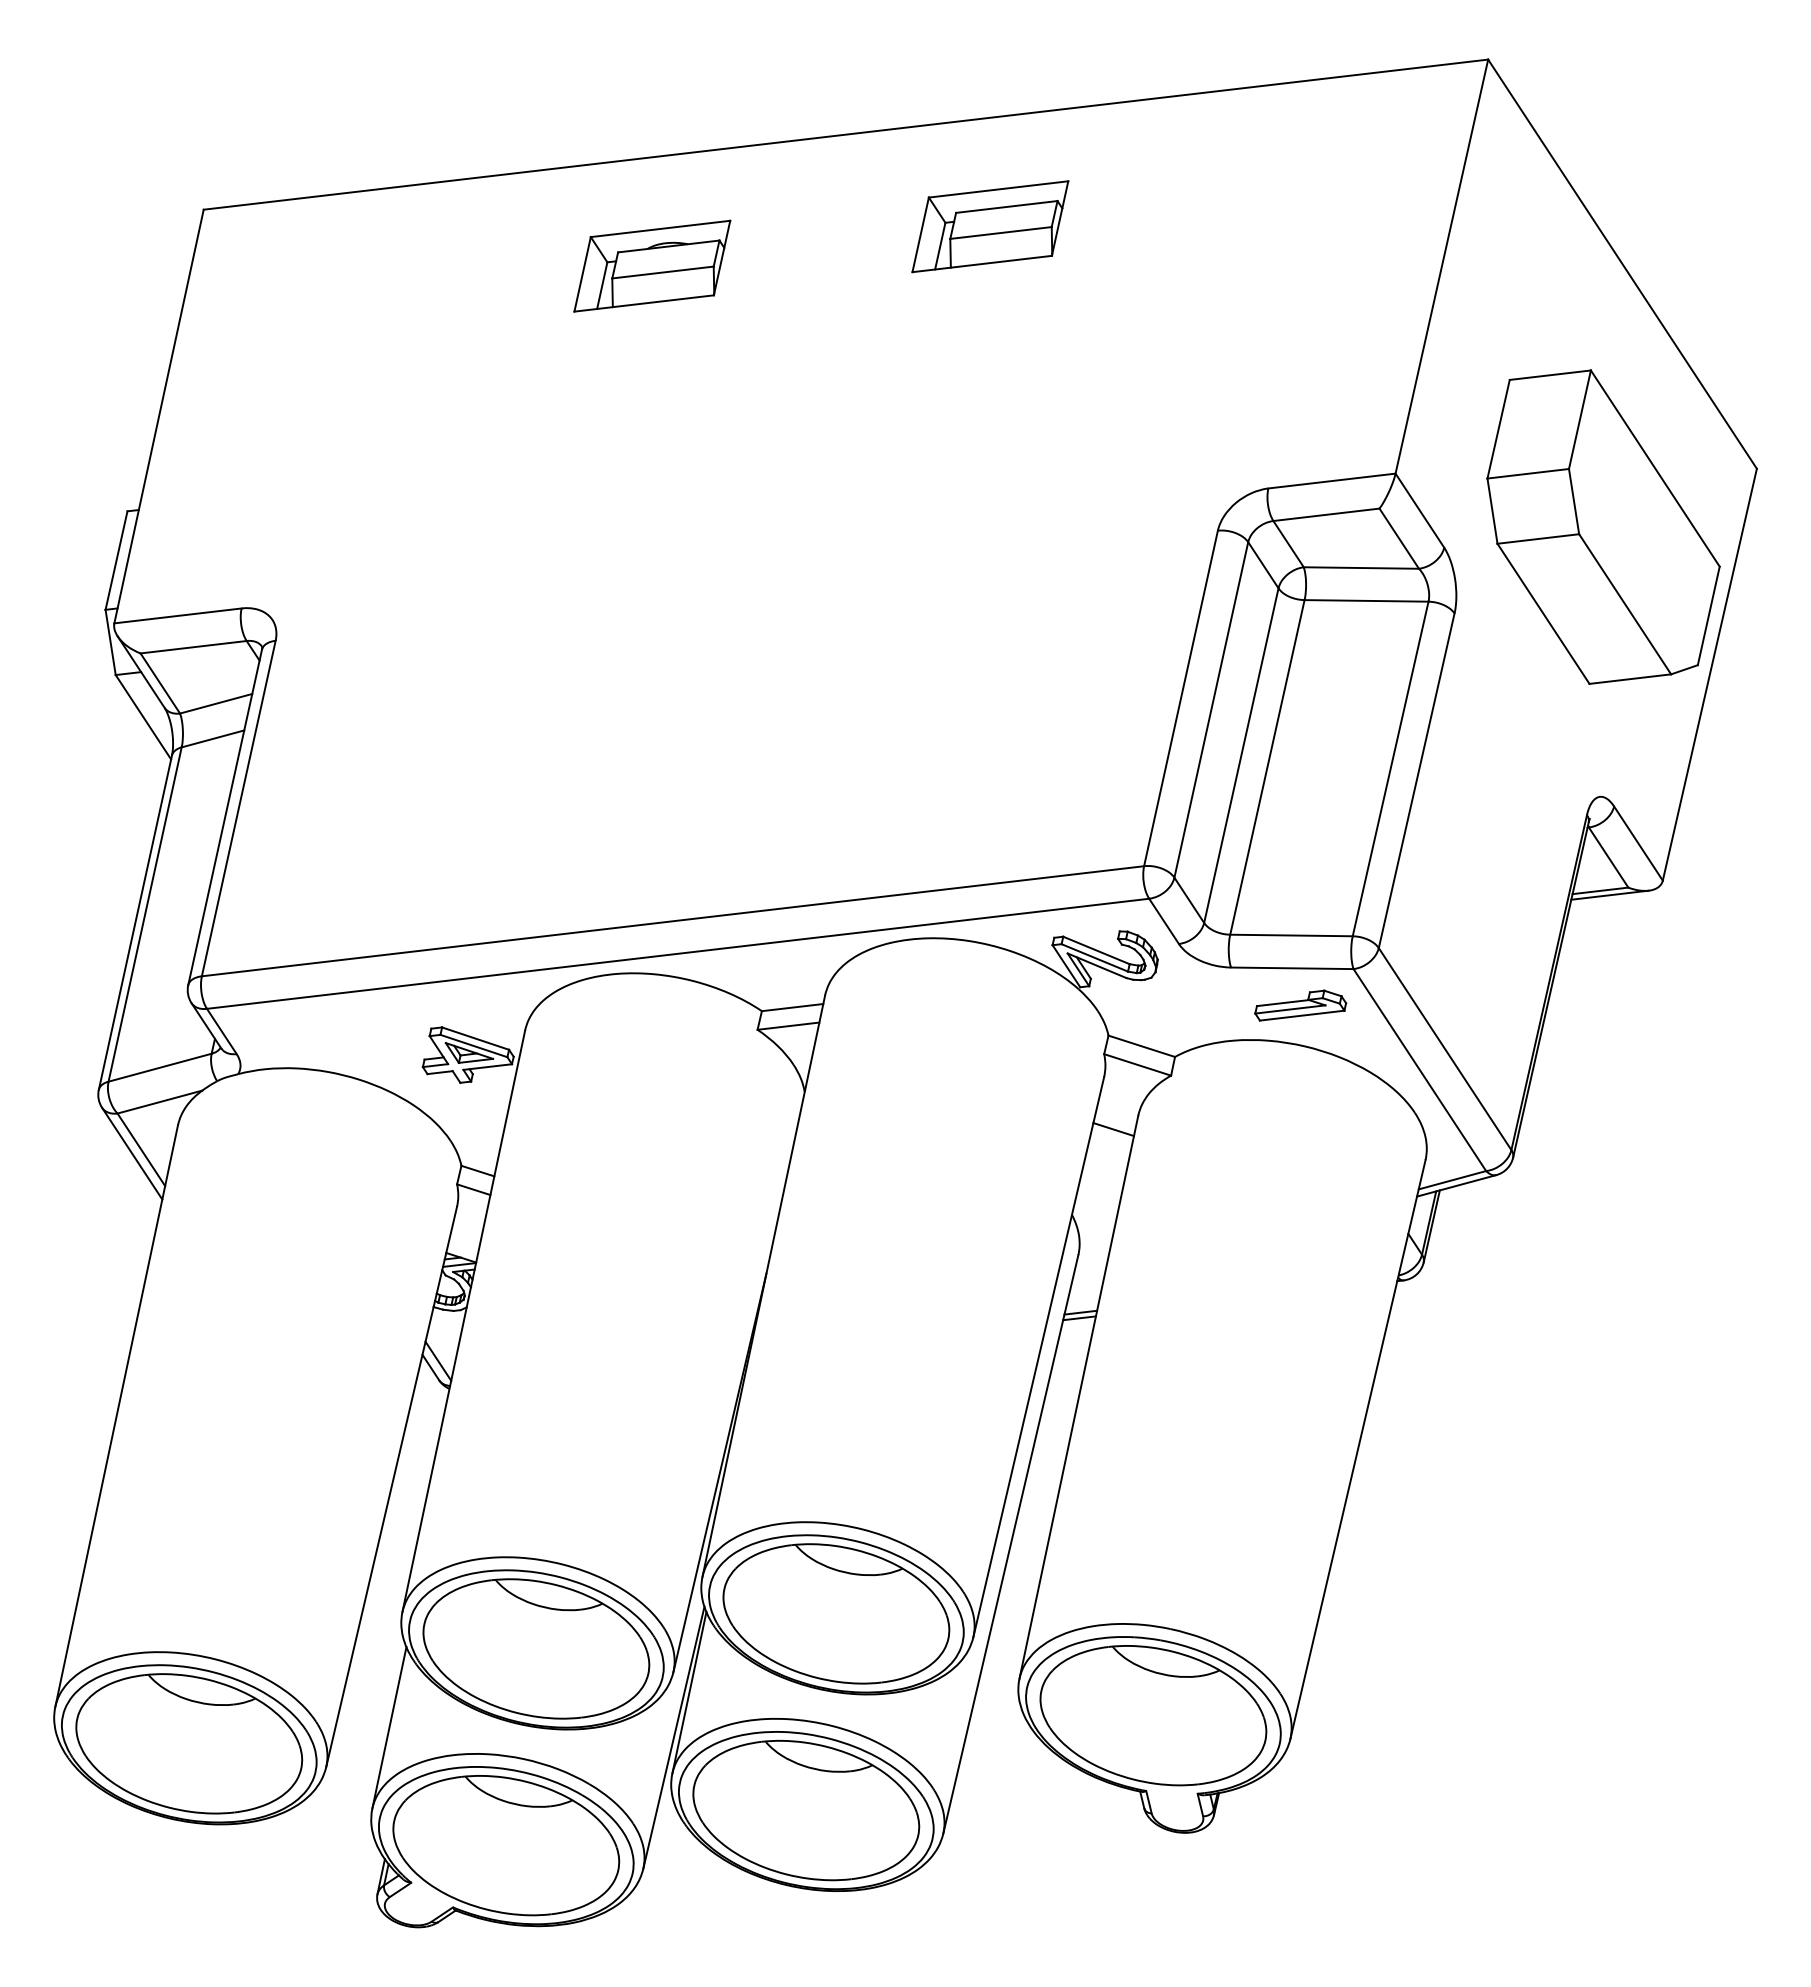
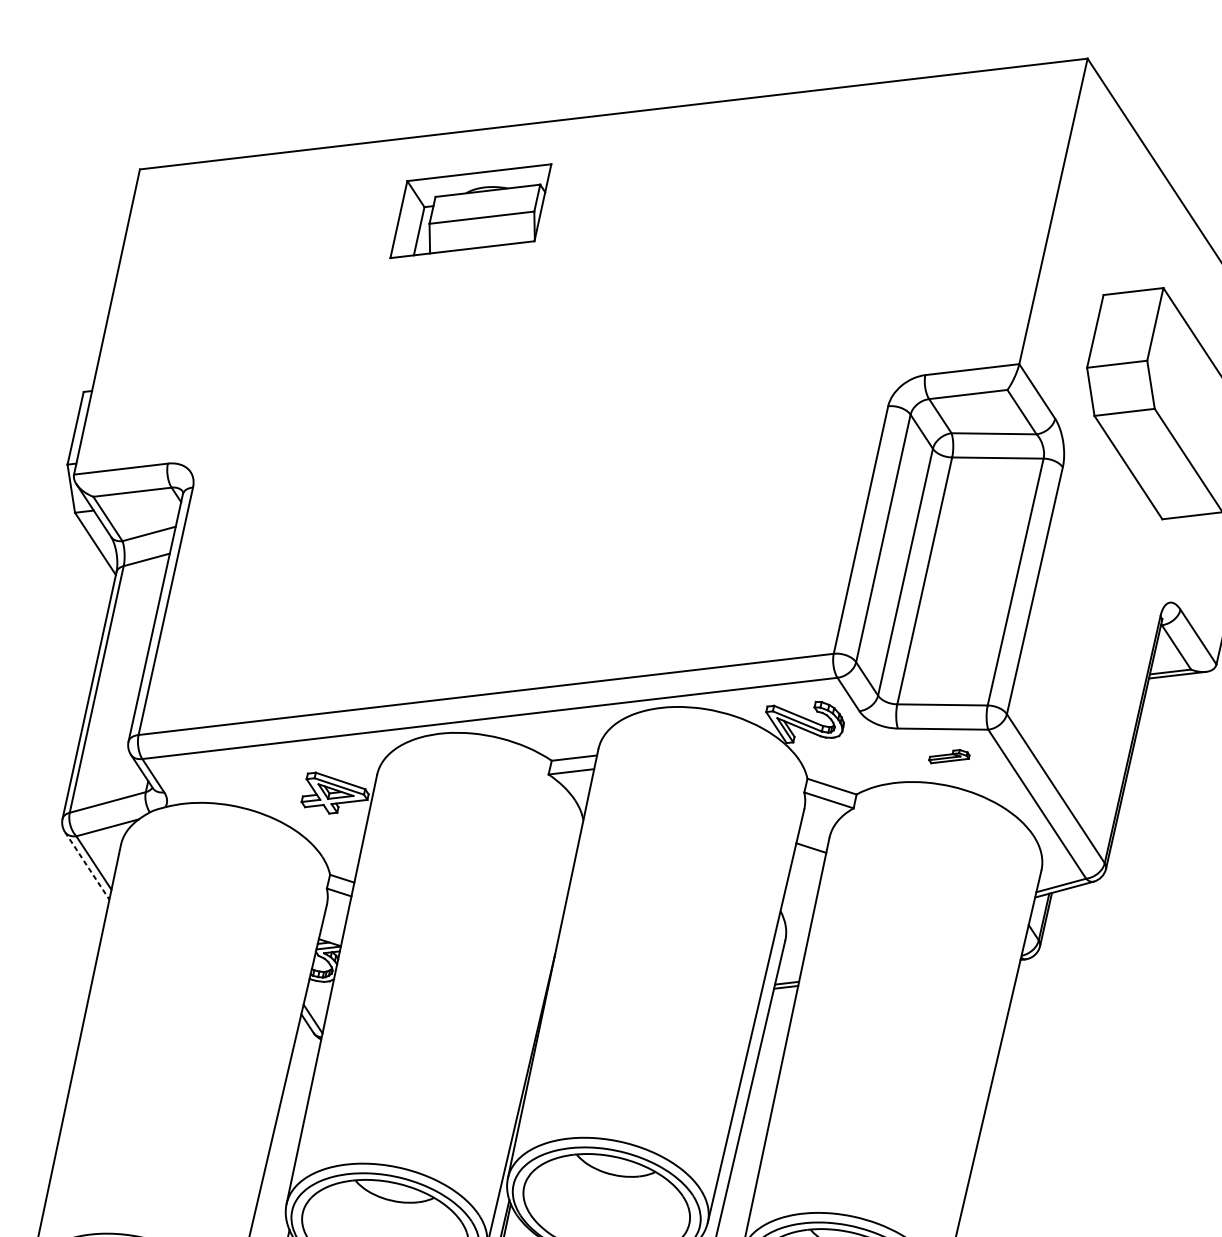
part: (990, 226) -> (720, 181), removed
part: (652, 265) -> (471, 210), size x1.4
part: (1300, 1005) -> (949, 756), size x0.6
line: (132, 1153) -> (87, 865), solid -> dashed

